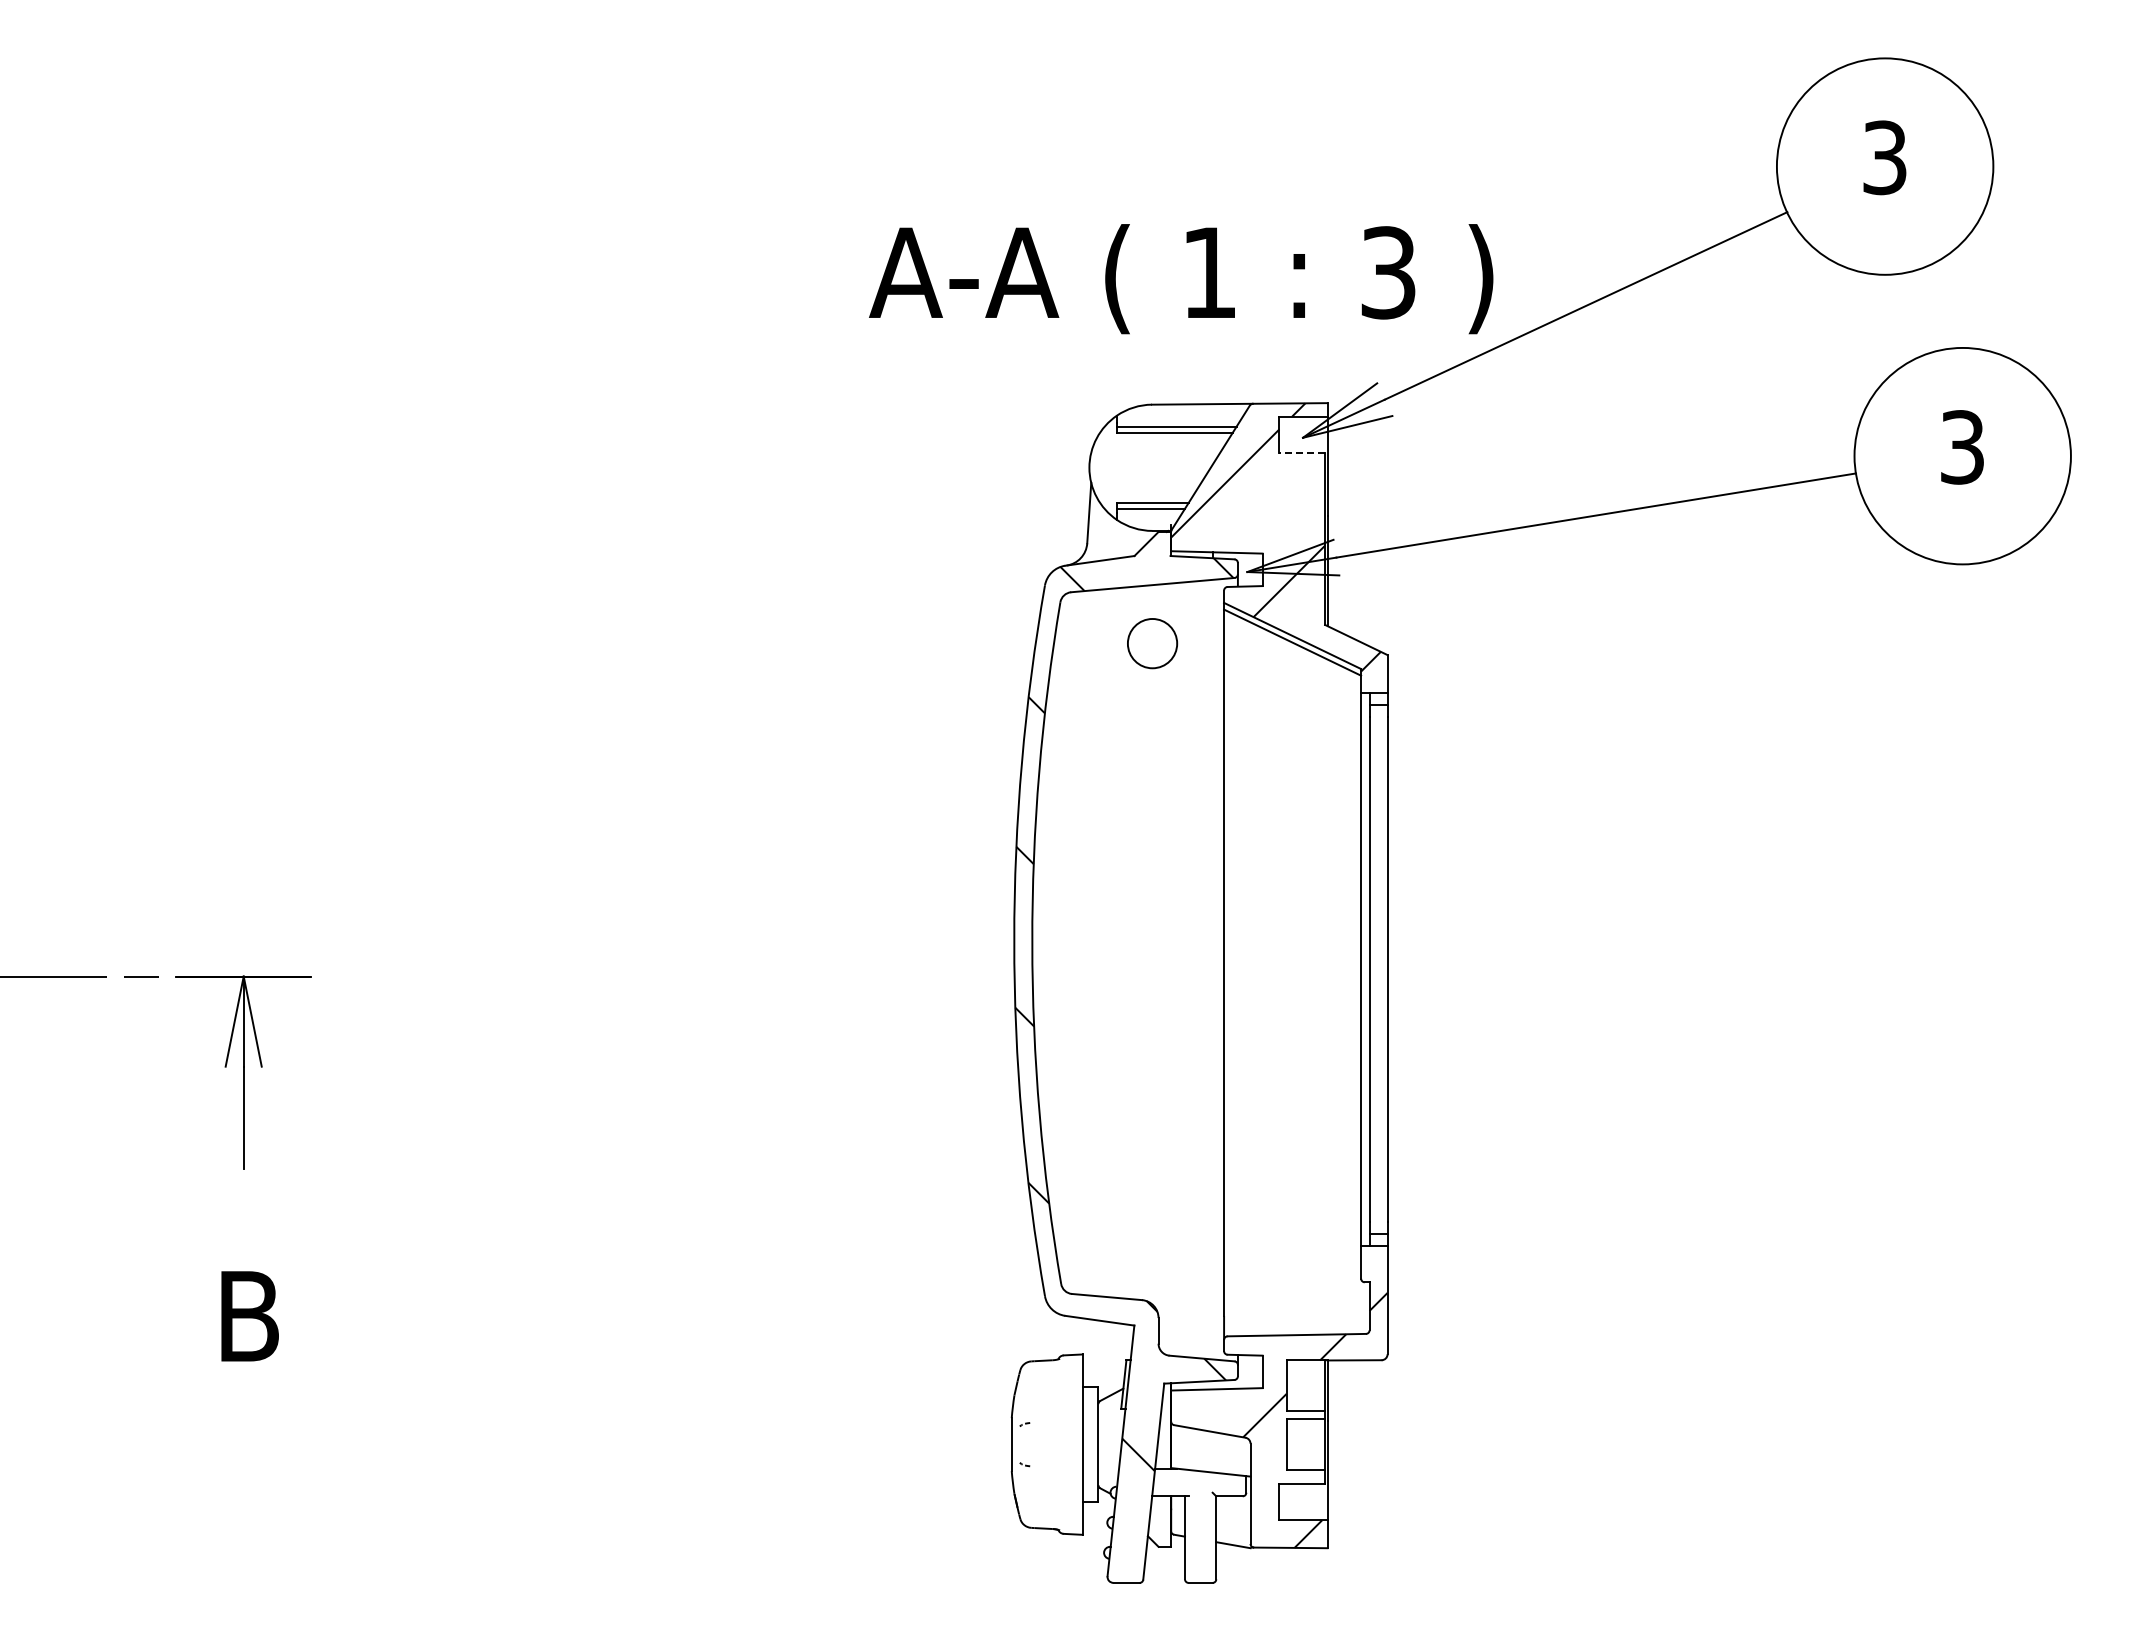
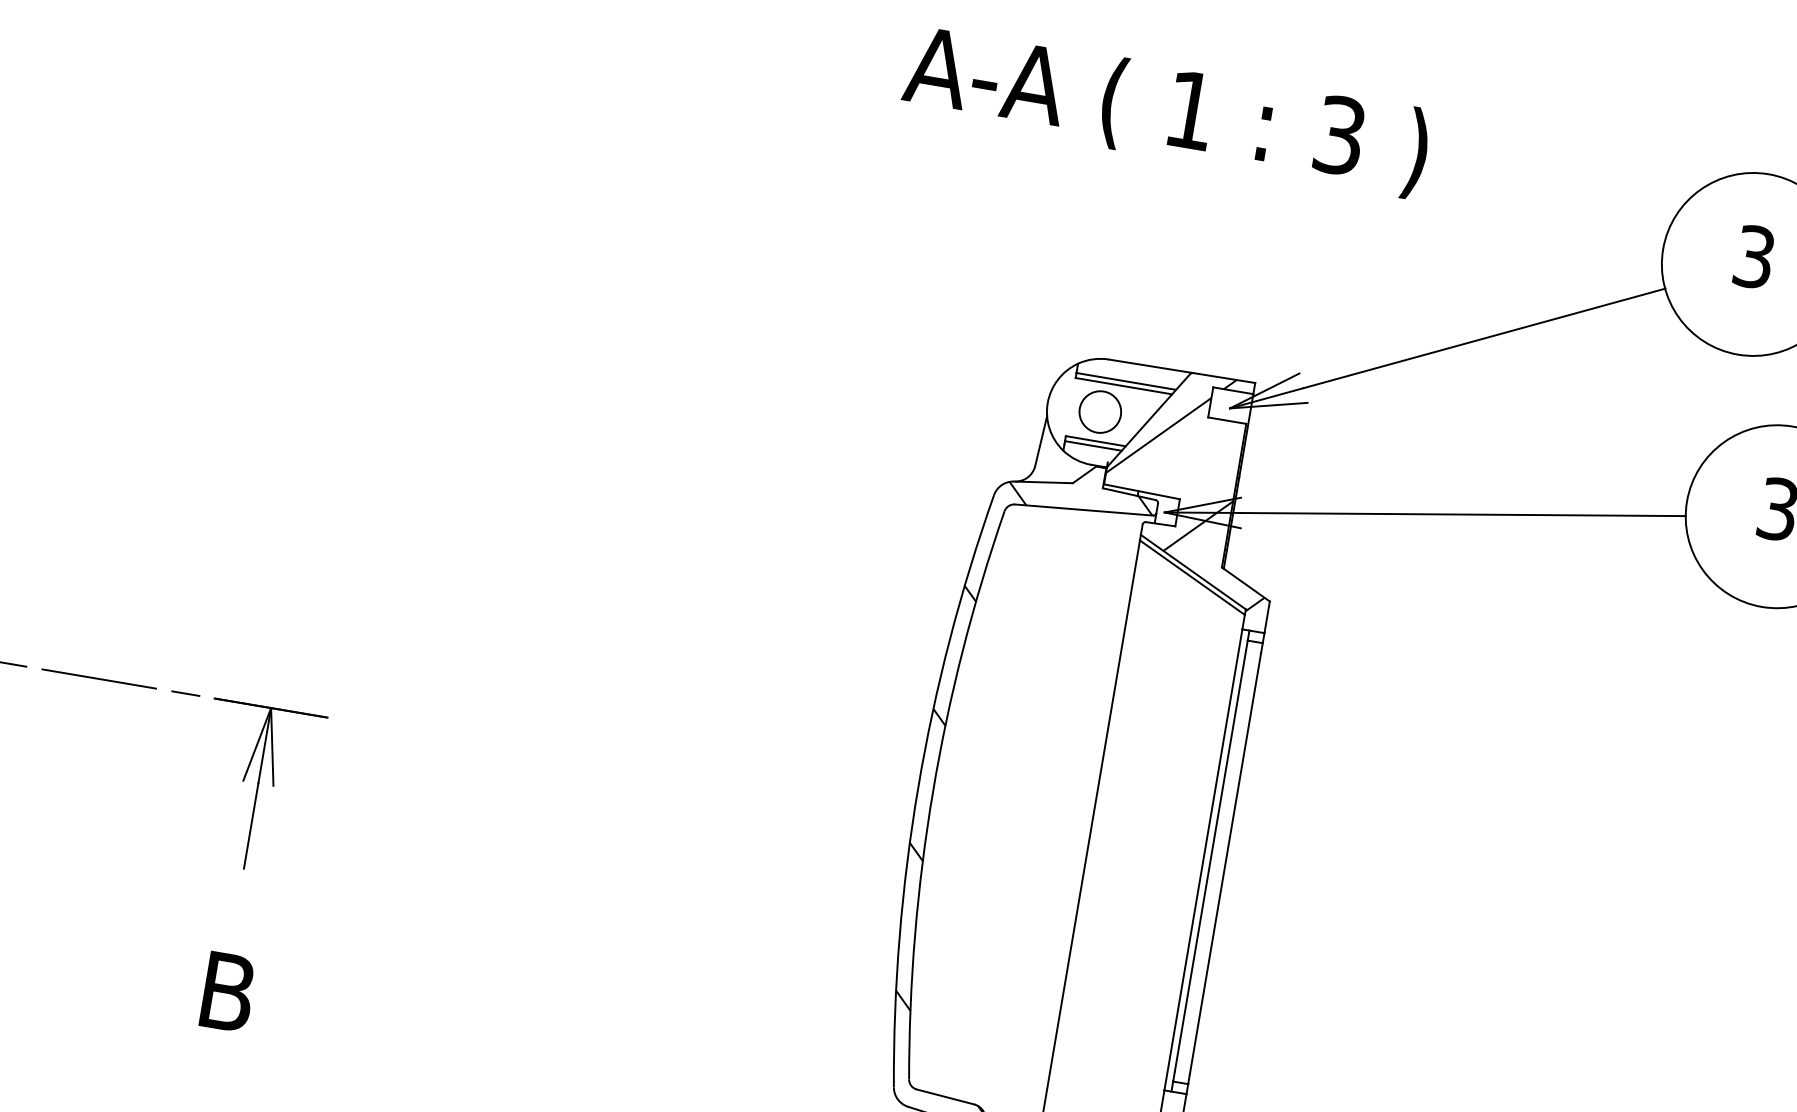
text: (1181, 279) -> (1166, 111), moved
line: (1302, 452) -> (1227, 420), dashed -> solid
circle: (1152, 643) -> (1100, 411), moved

